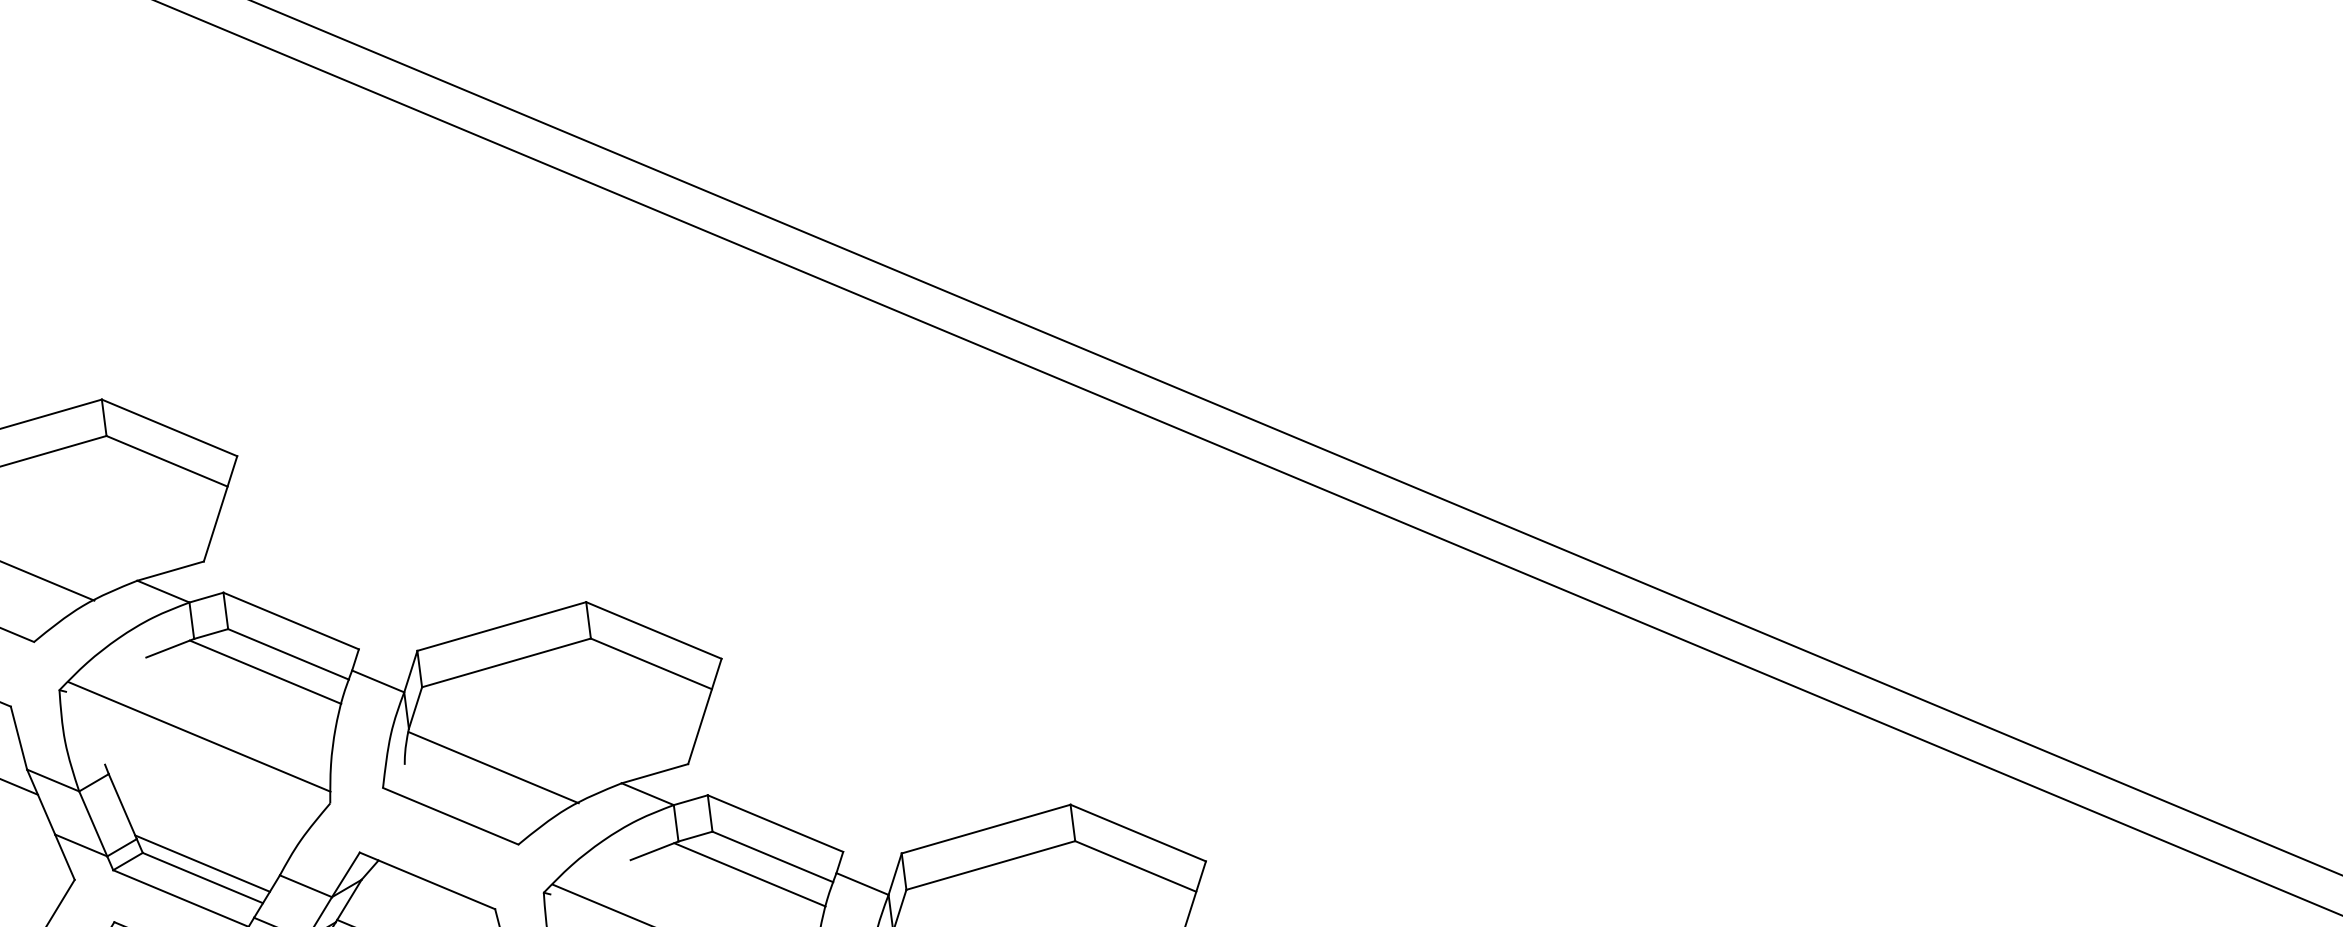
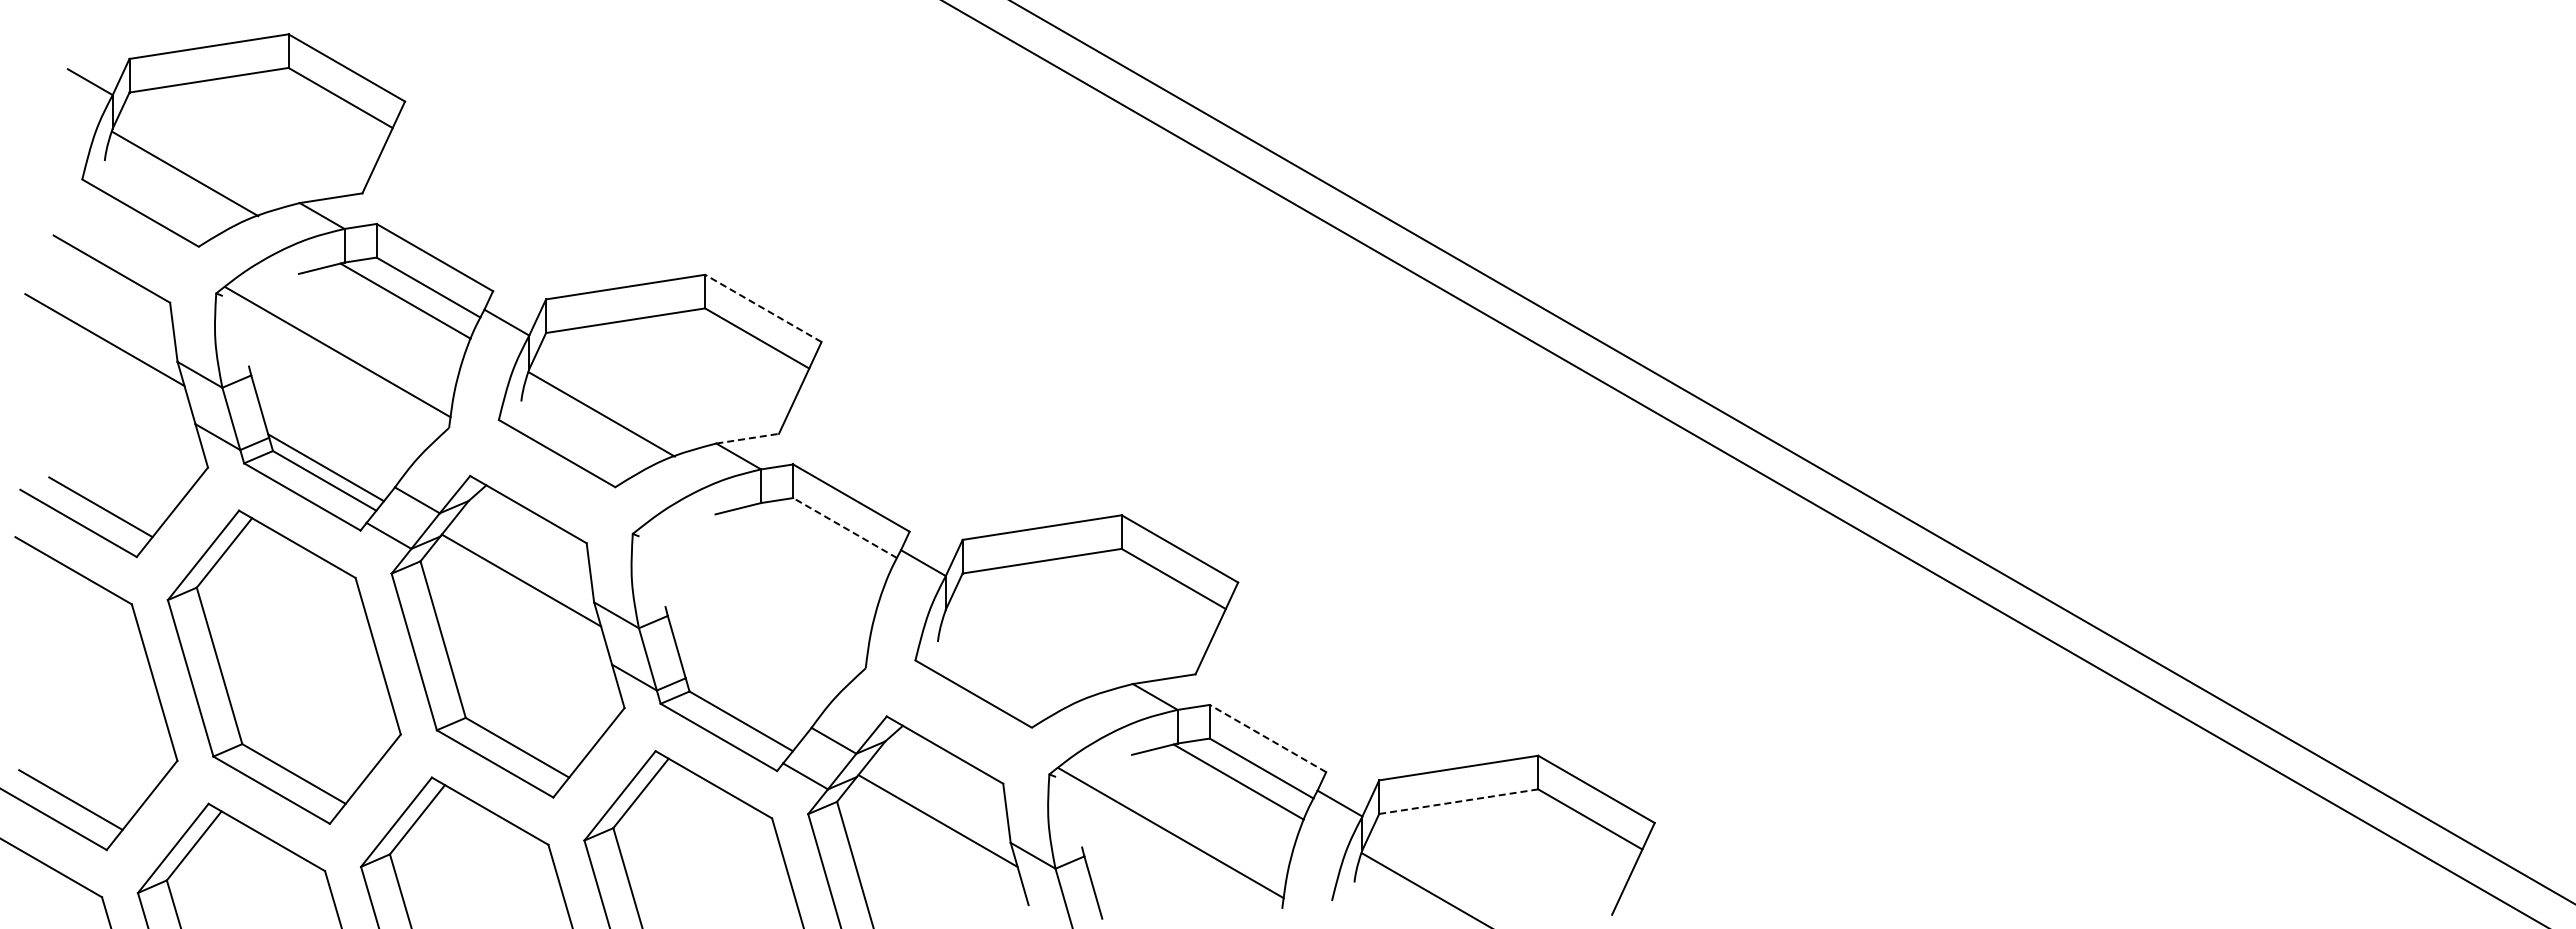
line: (168, 428) -> (762, 308), solid -> dashed
line: (170, 570) -> (747, 438), solid -> dashed
line: (289, 654) -> (845, 528), solid -> dashed
line: (265, 672) -> (822, 541), removed
line: (199, 736) -> (754, 592), removed
line: (493, 767) -> (1018, 654), removed
line: (775, 823) -> (1267, 738), solid -> dashed
line: (202, 862) -> (742, 707), removed
line: (990, 865) -> (1458, 801), solid -> dashed

